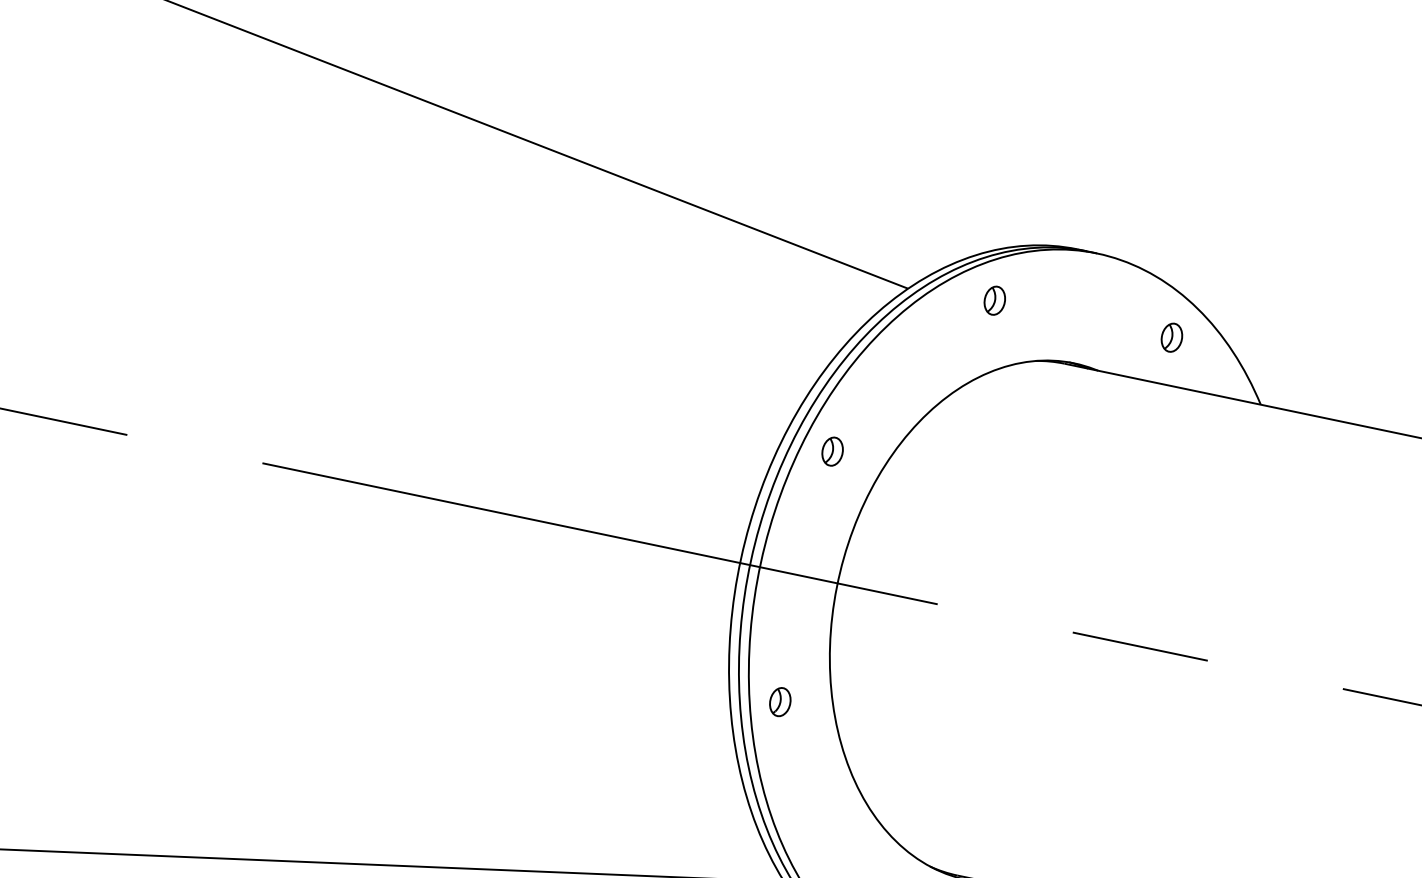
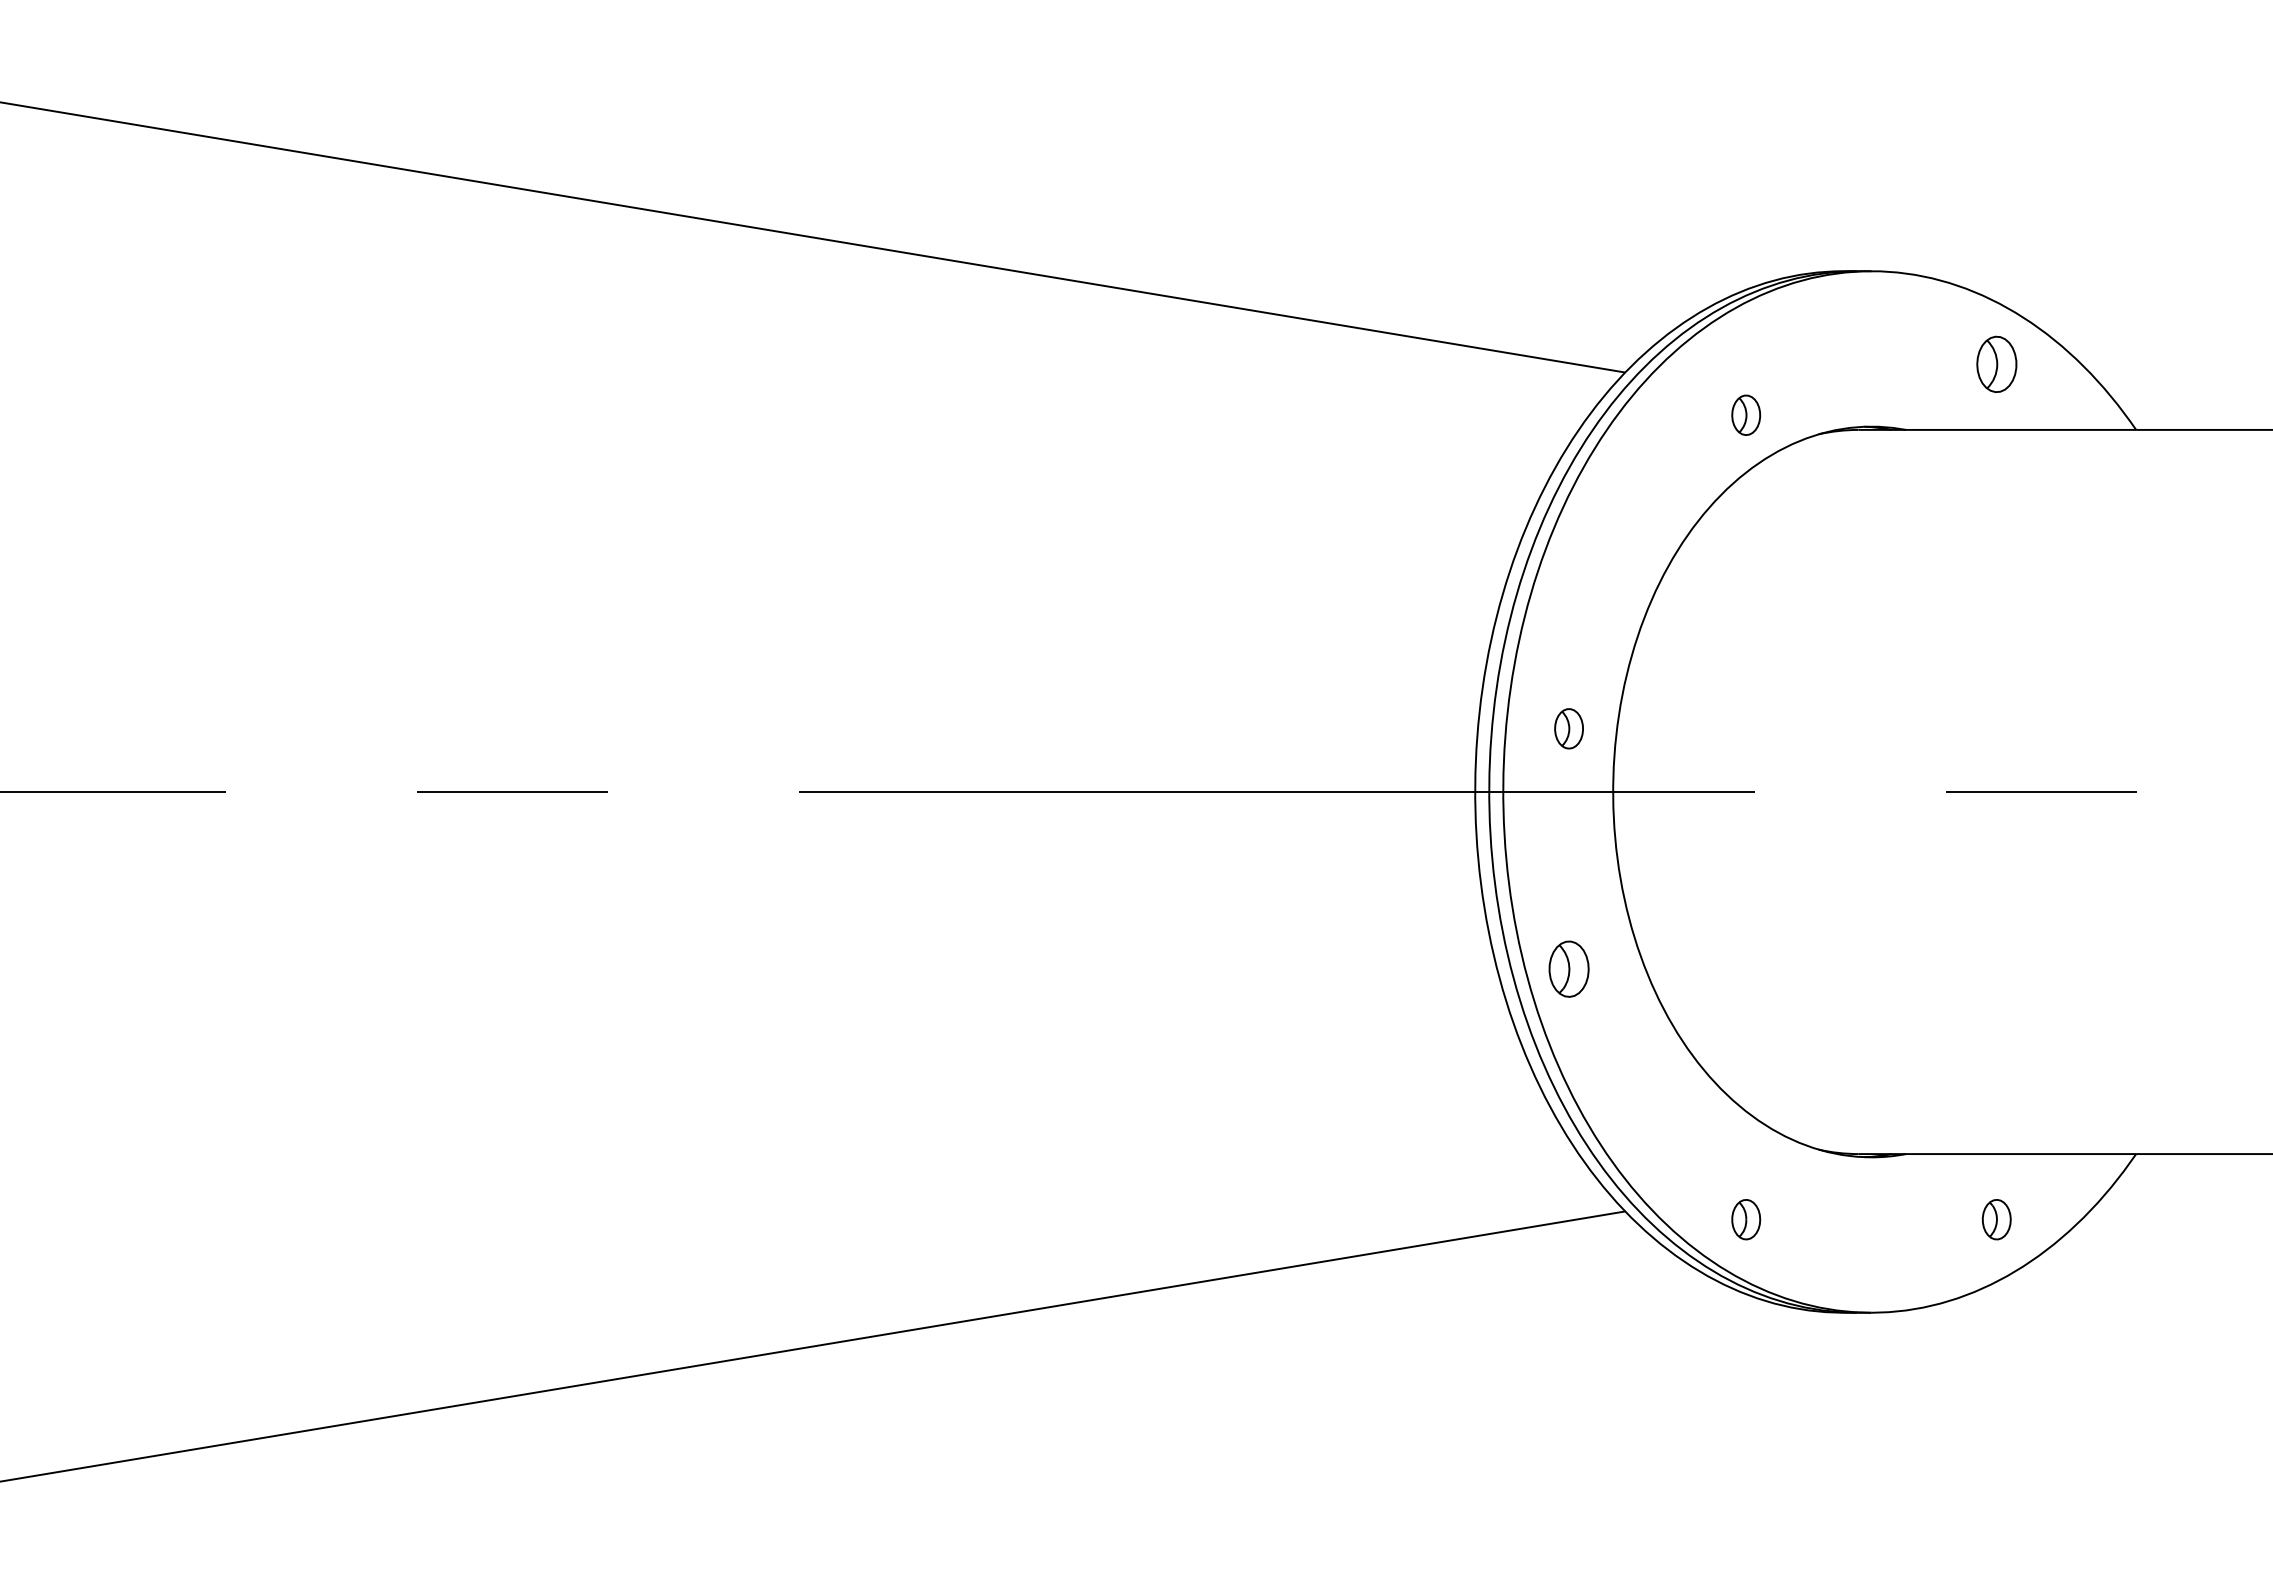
part: (995, 300) -> (1746, 414), moved
part: (1171, 337) -> (1996, 363), size x1.4
part: (832, 451) -> (1568, 728), moved
part: (780, 701) -> (1568, 968), size x1.4

